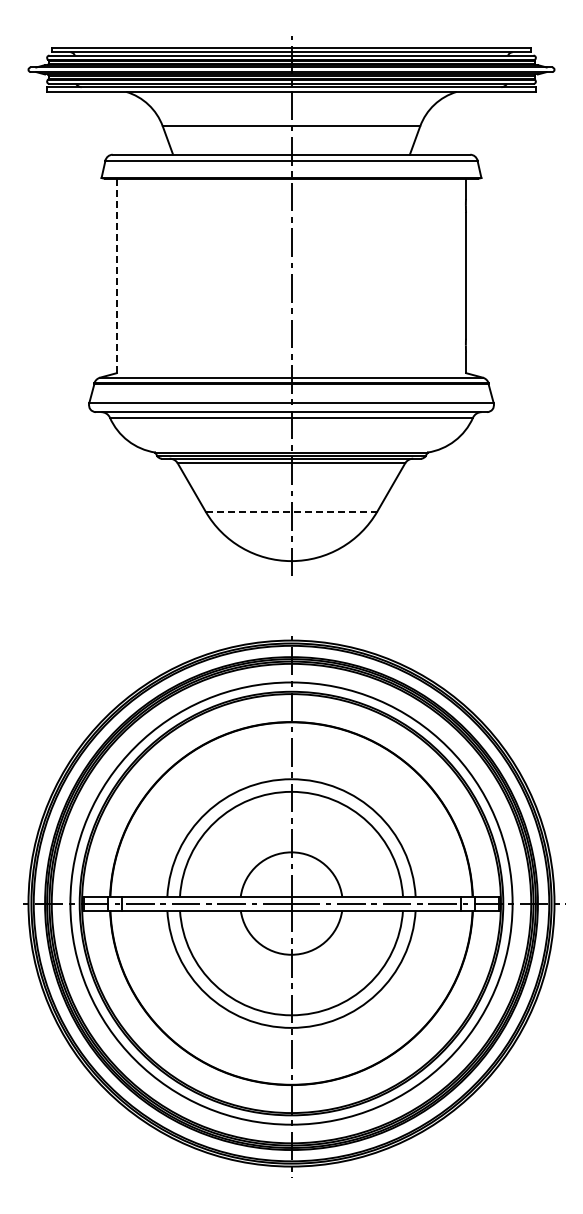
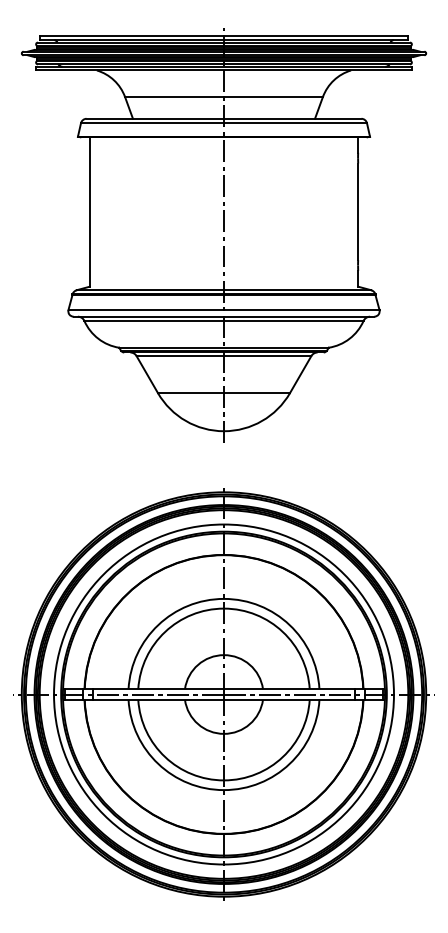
line: (116, 276) -> (89, 212), dashed -> solid
line: (291, 511) -> (224, 393), dashed -> solid

